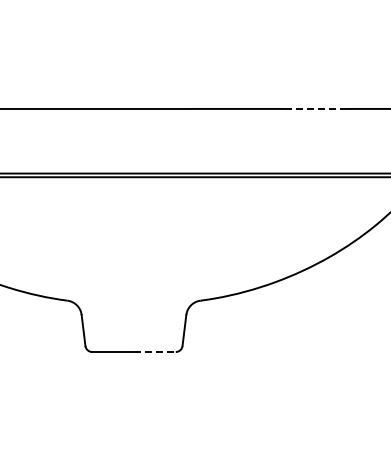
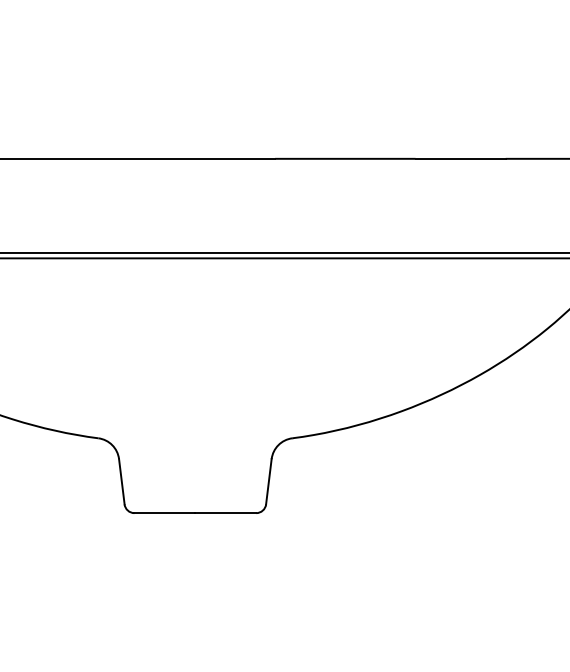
line: (316, 108) -> (461, 158), dashed -> solid
line: (154, 352) -> (225, 513), dashed -> solid

